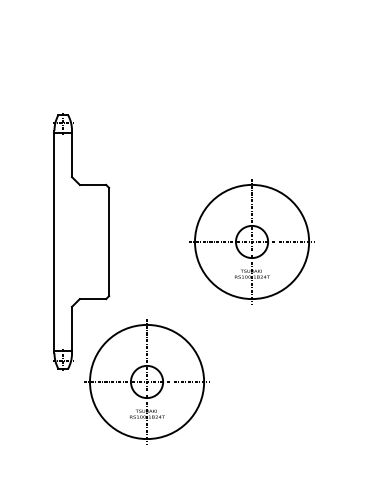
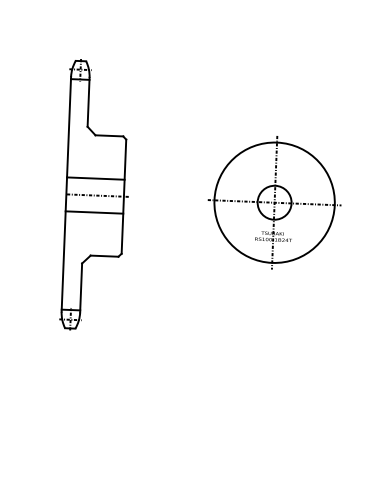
line: (81, 225) -> (95, 178), added
line: (83, 242) -> (96, 196), added
line: (81, 258) -> (94, 212), added
part: (146, 381) -> (157, 345), removed

